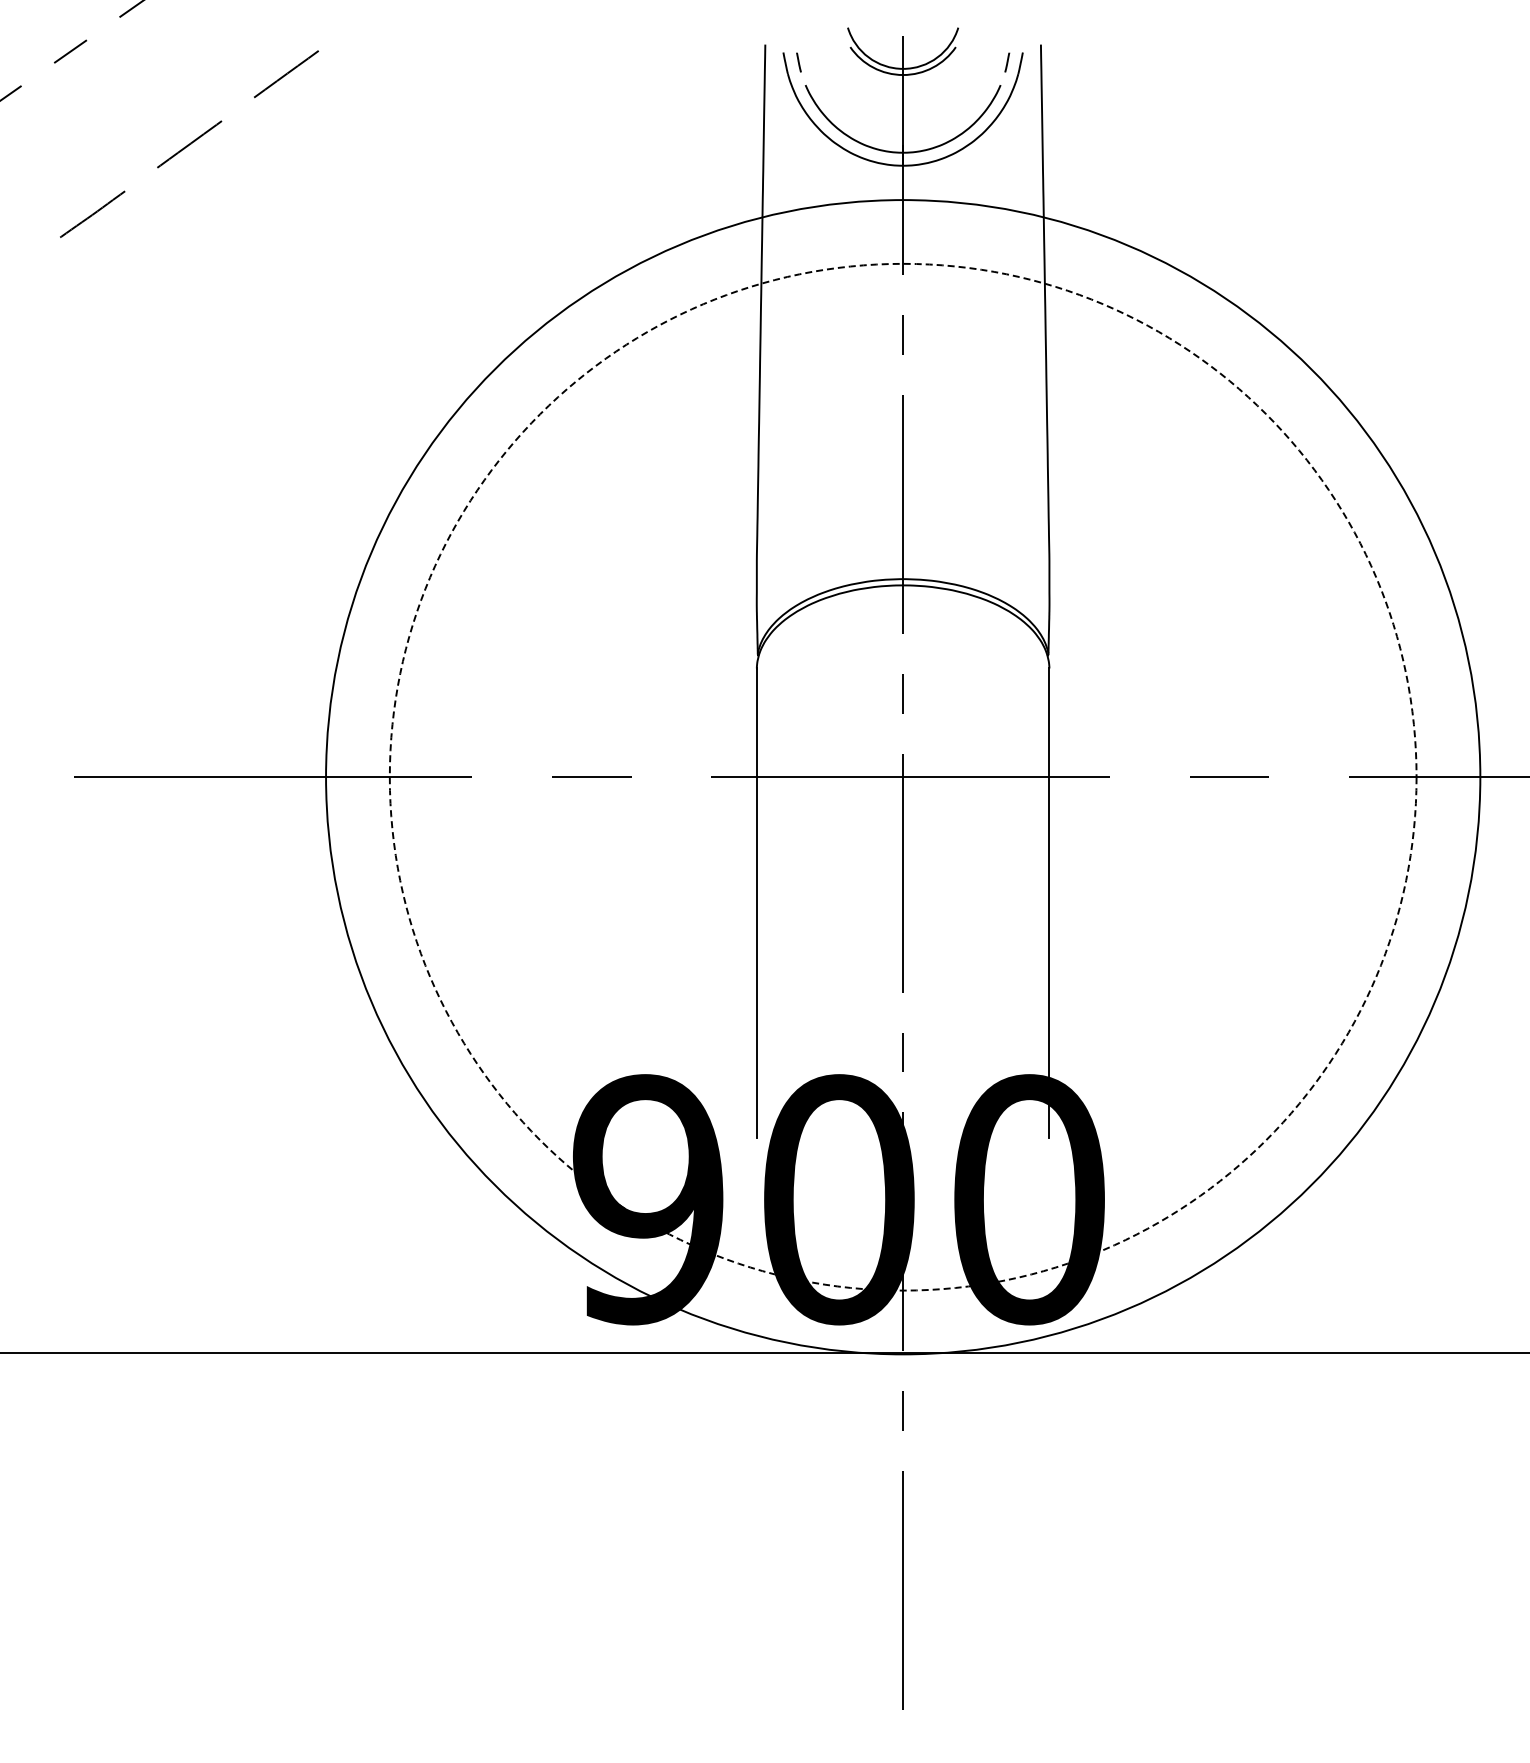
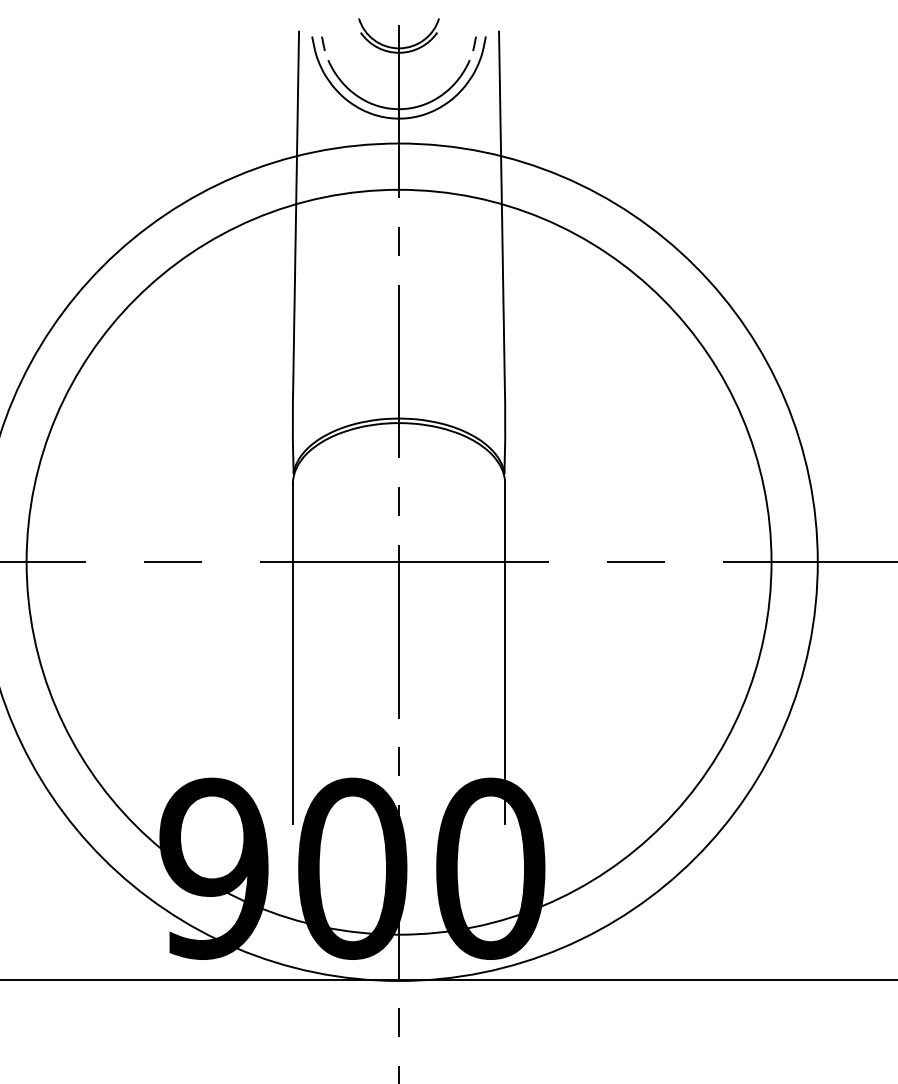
circle: (902, 776) -> (398, 561), dashed -> solid

